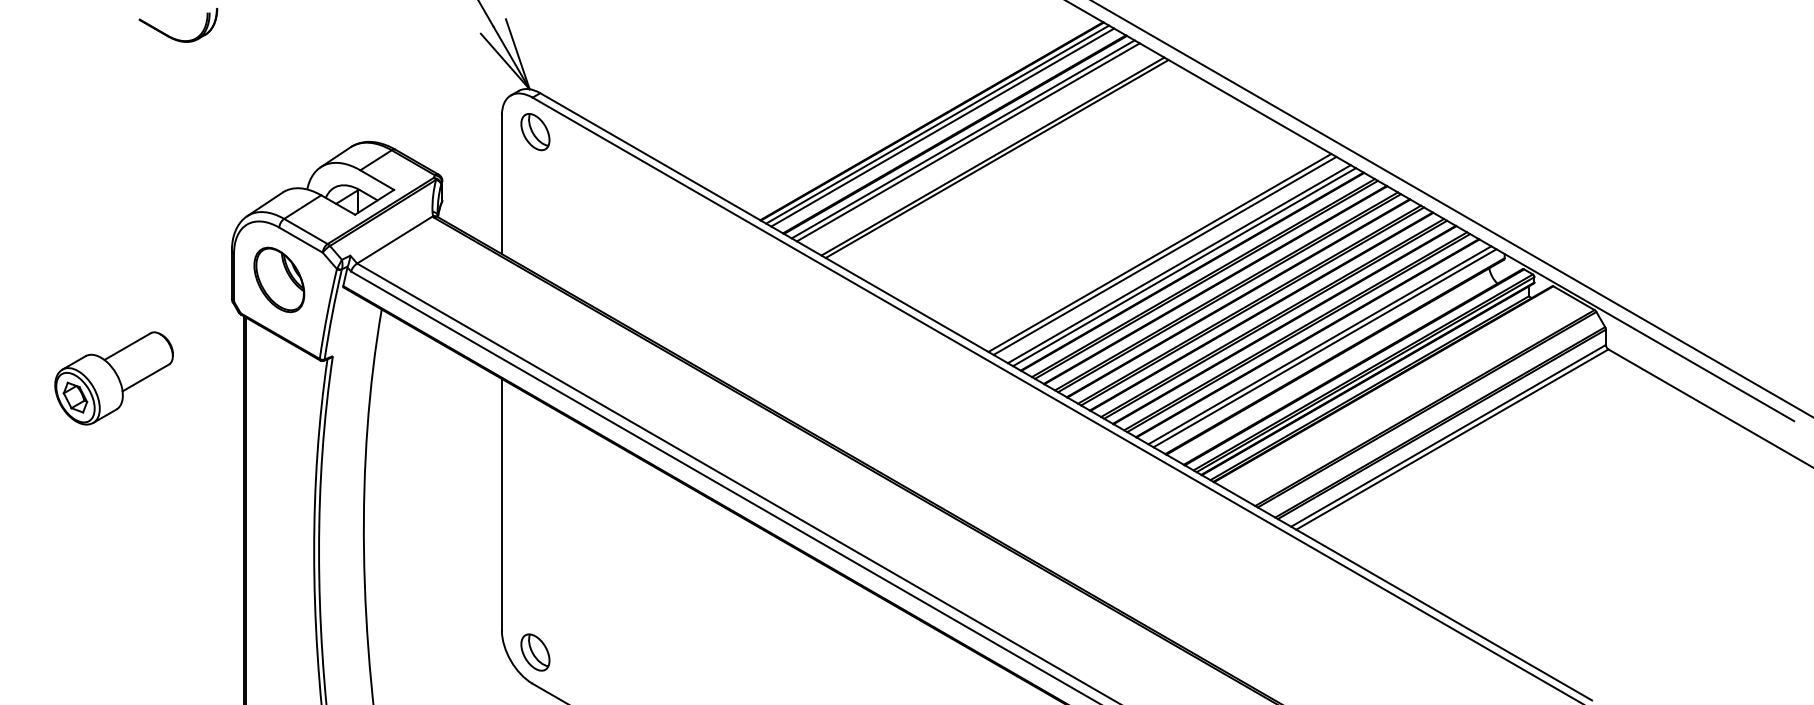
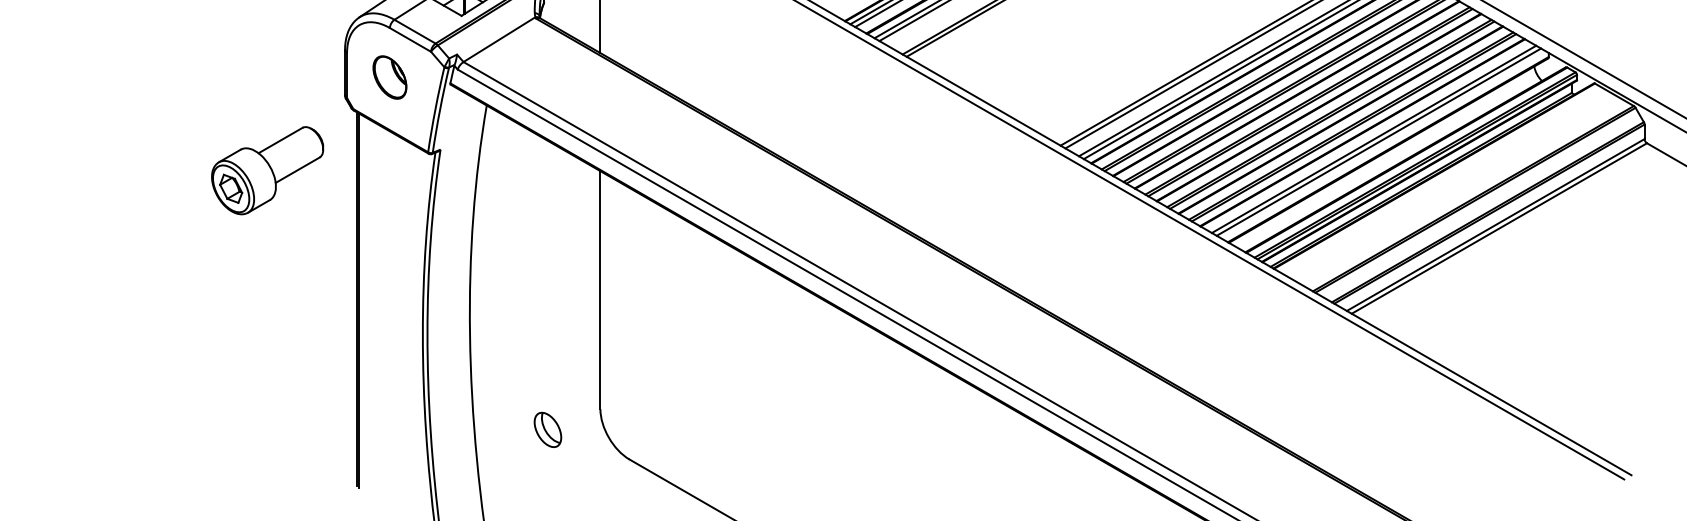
part: (279, 279) -> (390, 77), size x0.7
part: (113, 378) -> (267, 170), moved
part: (535, 652) -> (548, 429), moved

